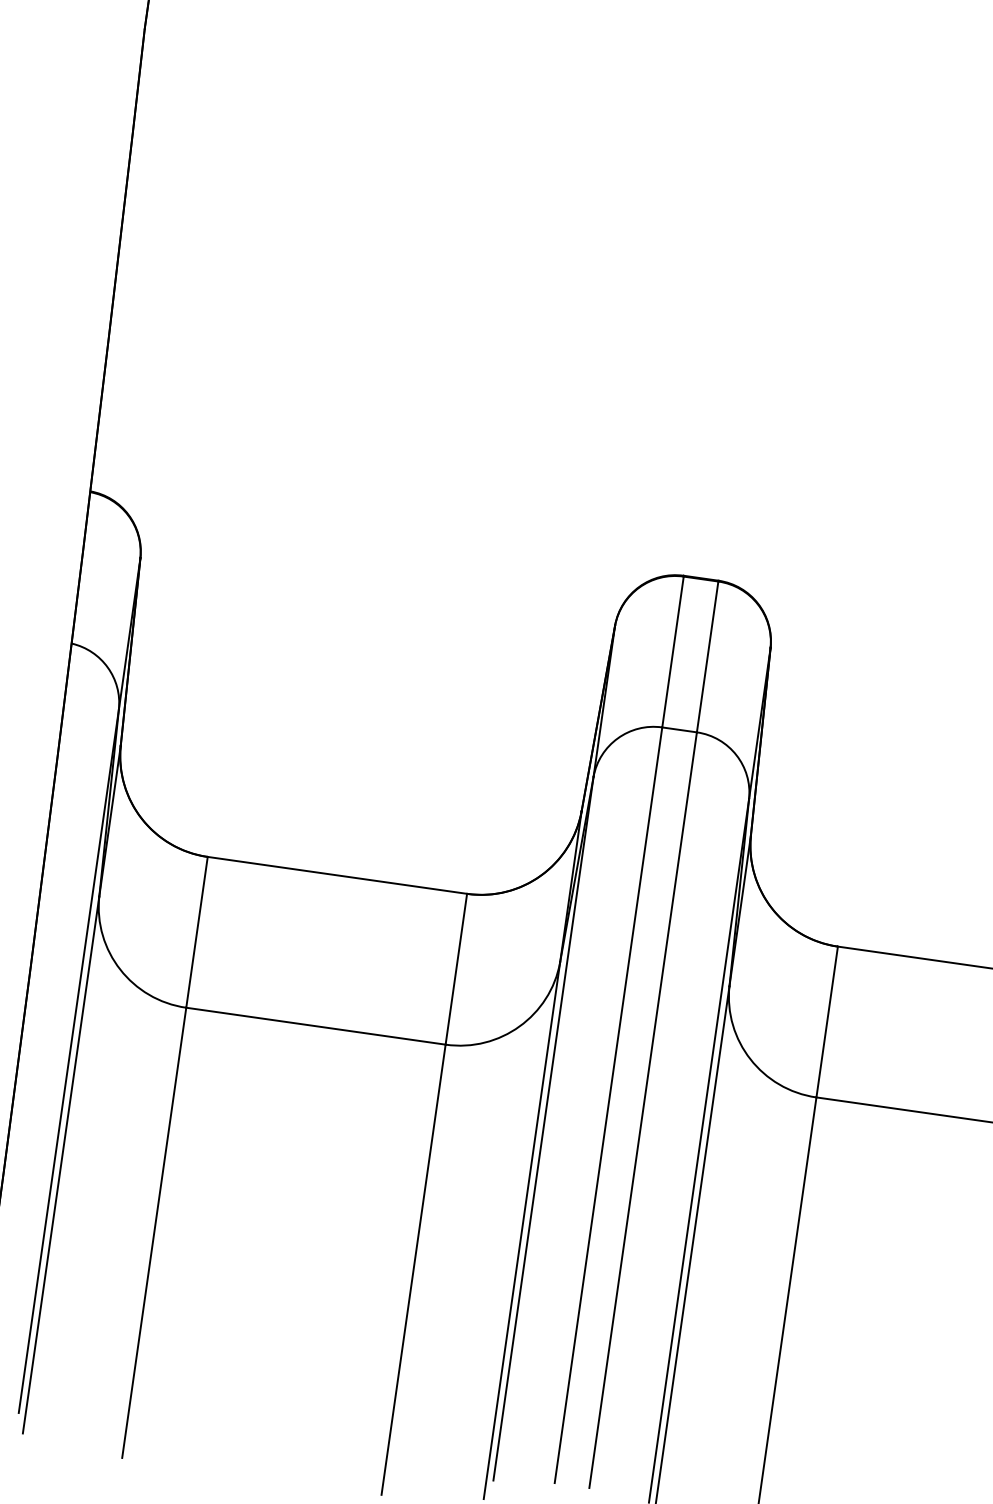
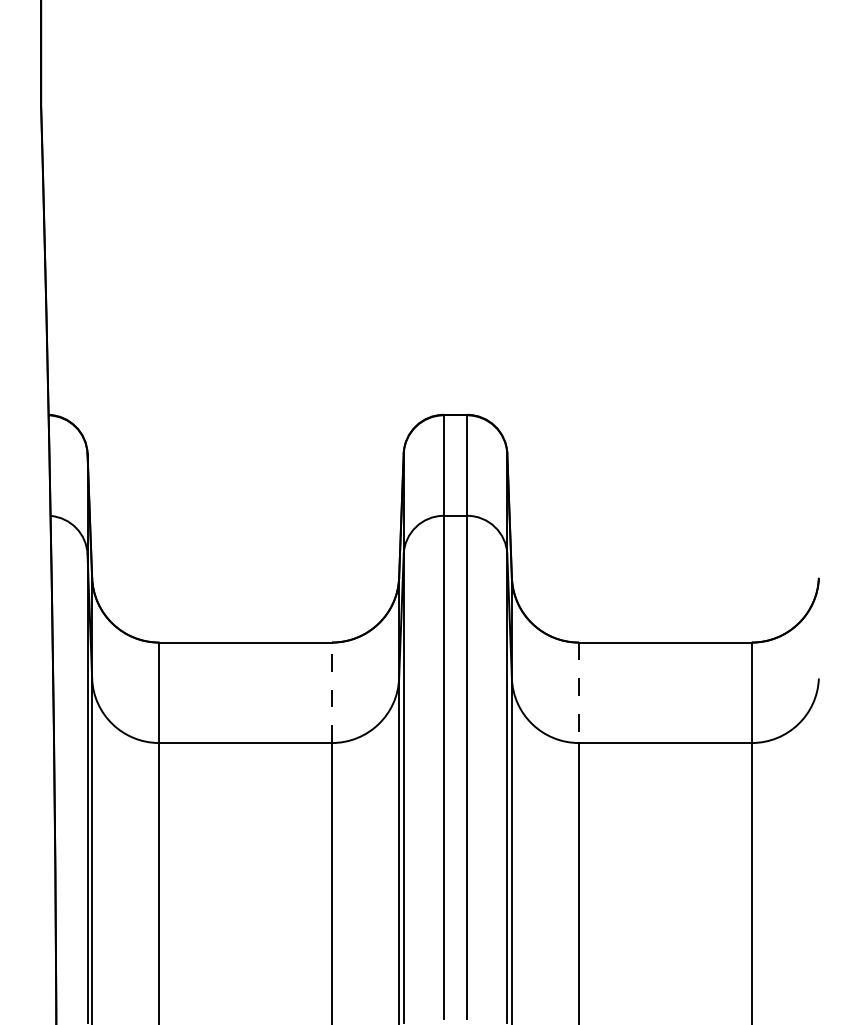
line: (457, 968) -> (332, 692), solid -> dashed
line: (827, 1023) -> (579, 693), solid -> dashed

